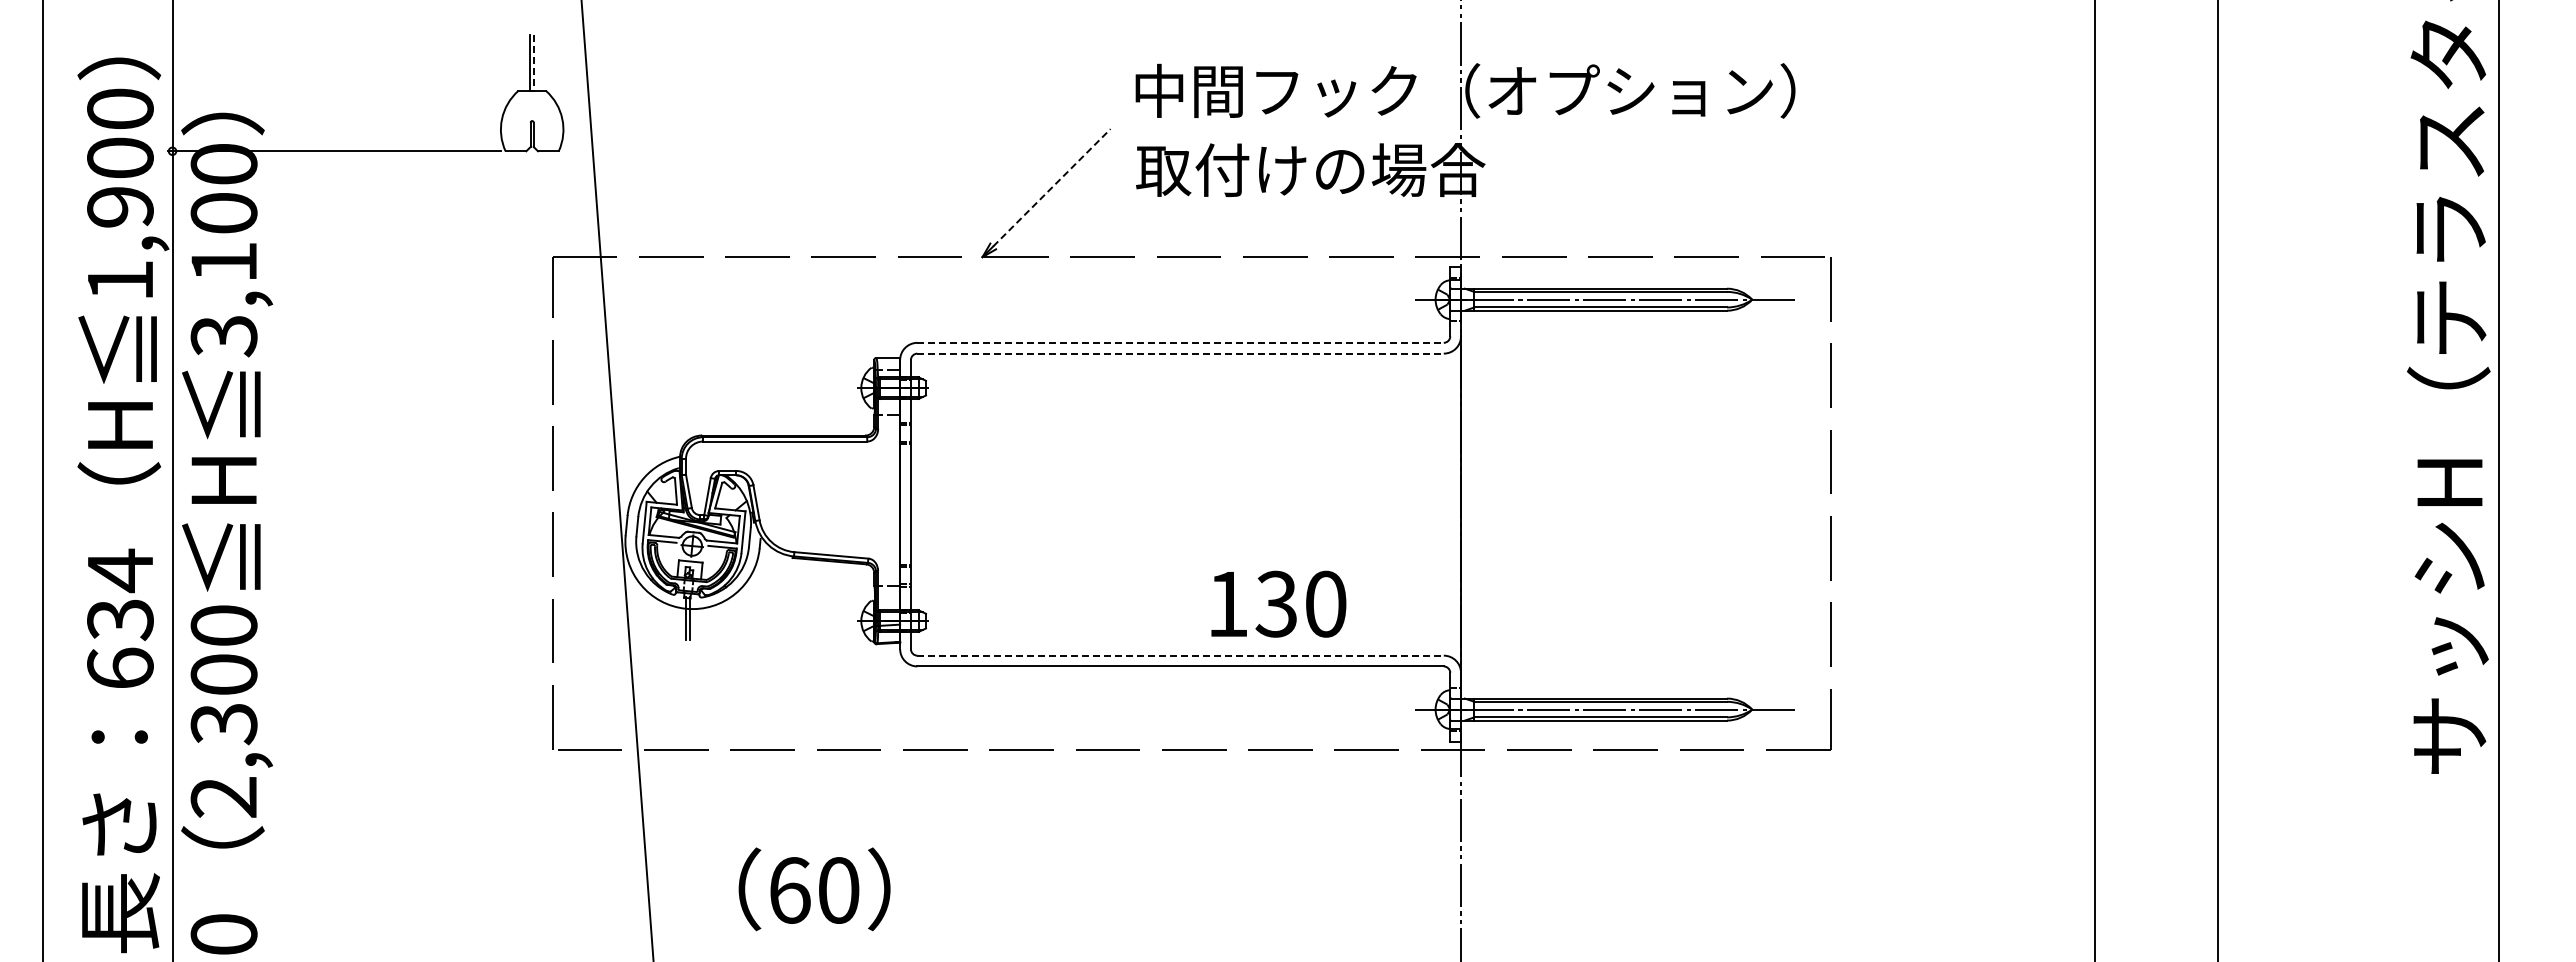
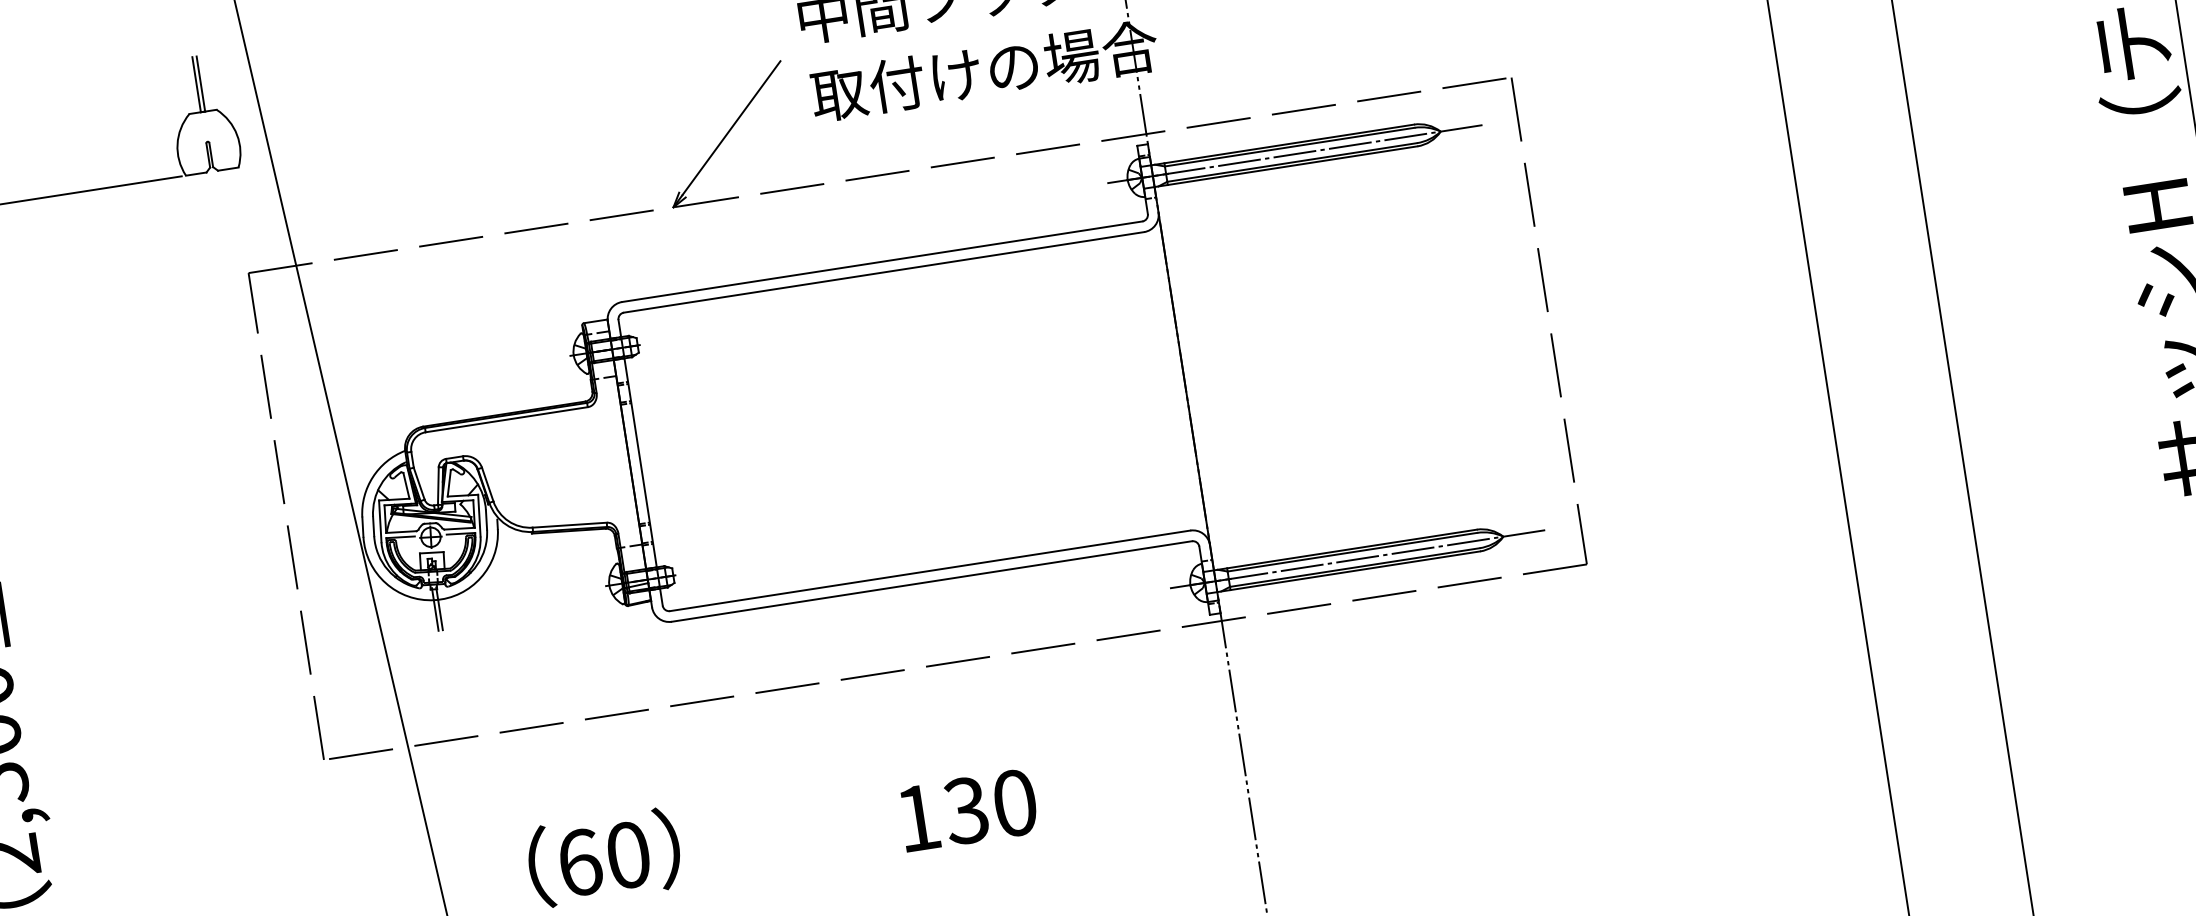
line: (534, 63) -> (201, 84), dashed -> solid
line: (1051, 187) -> (731, 127), dashed -> solid
line: (1181, 342) -> (883, 261), dashed -> solid
line: (1181, 353) -> (884, 272), dashed -> solid
text: (1278, 603) -> (968, 809), moved
line: (1181, 655) -> (931, 570), dashed -> solid

